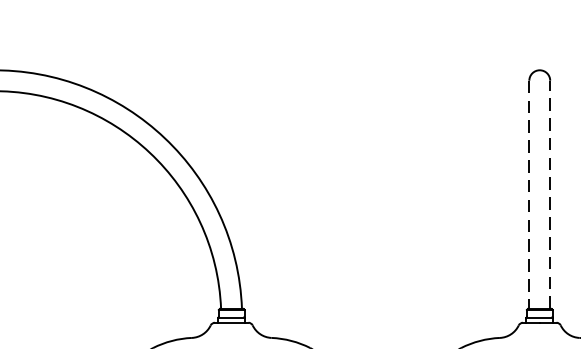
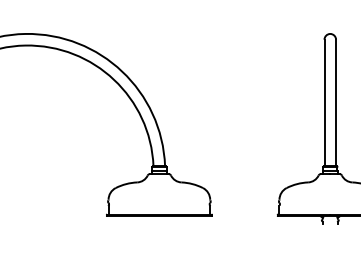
line: (550, 193) -> (336, 102), dashed -> solid
line: (529, 195) -> (324, 103), dashed -> solid

